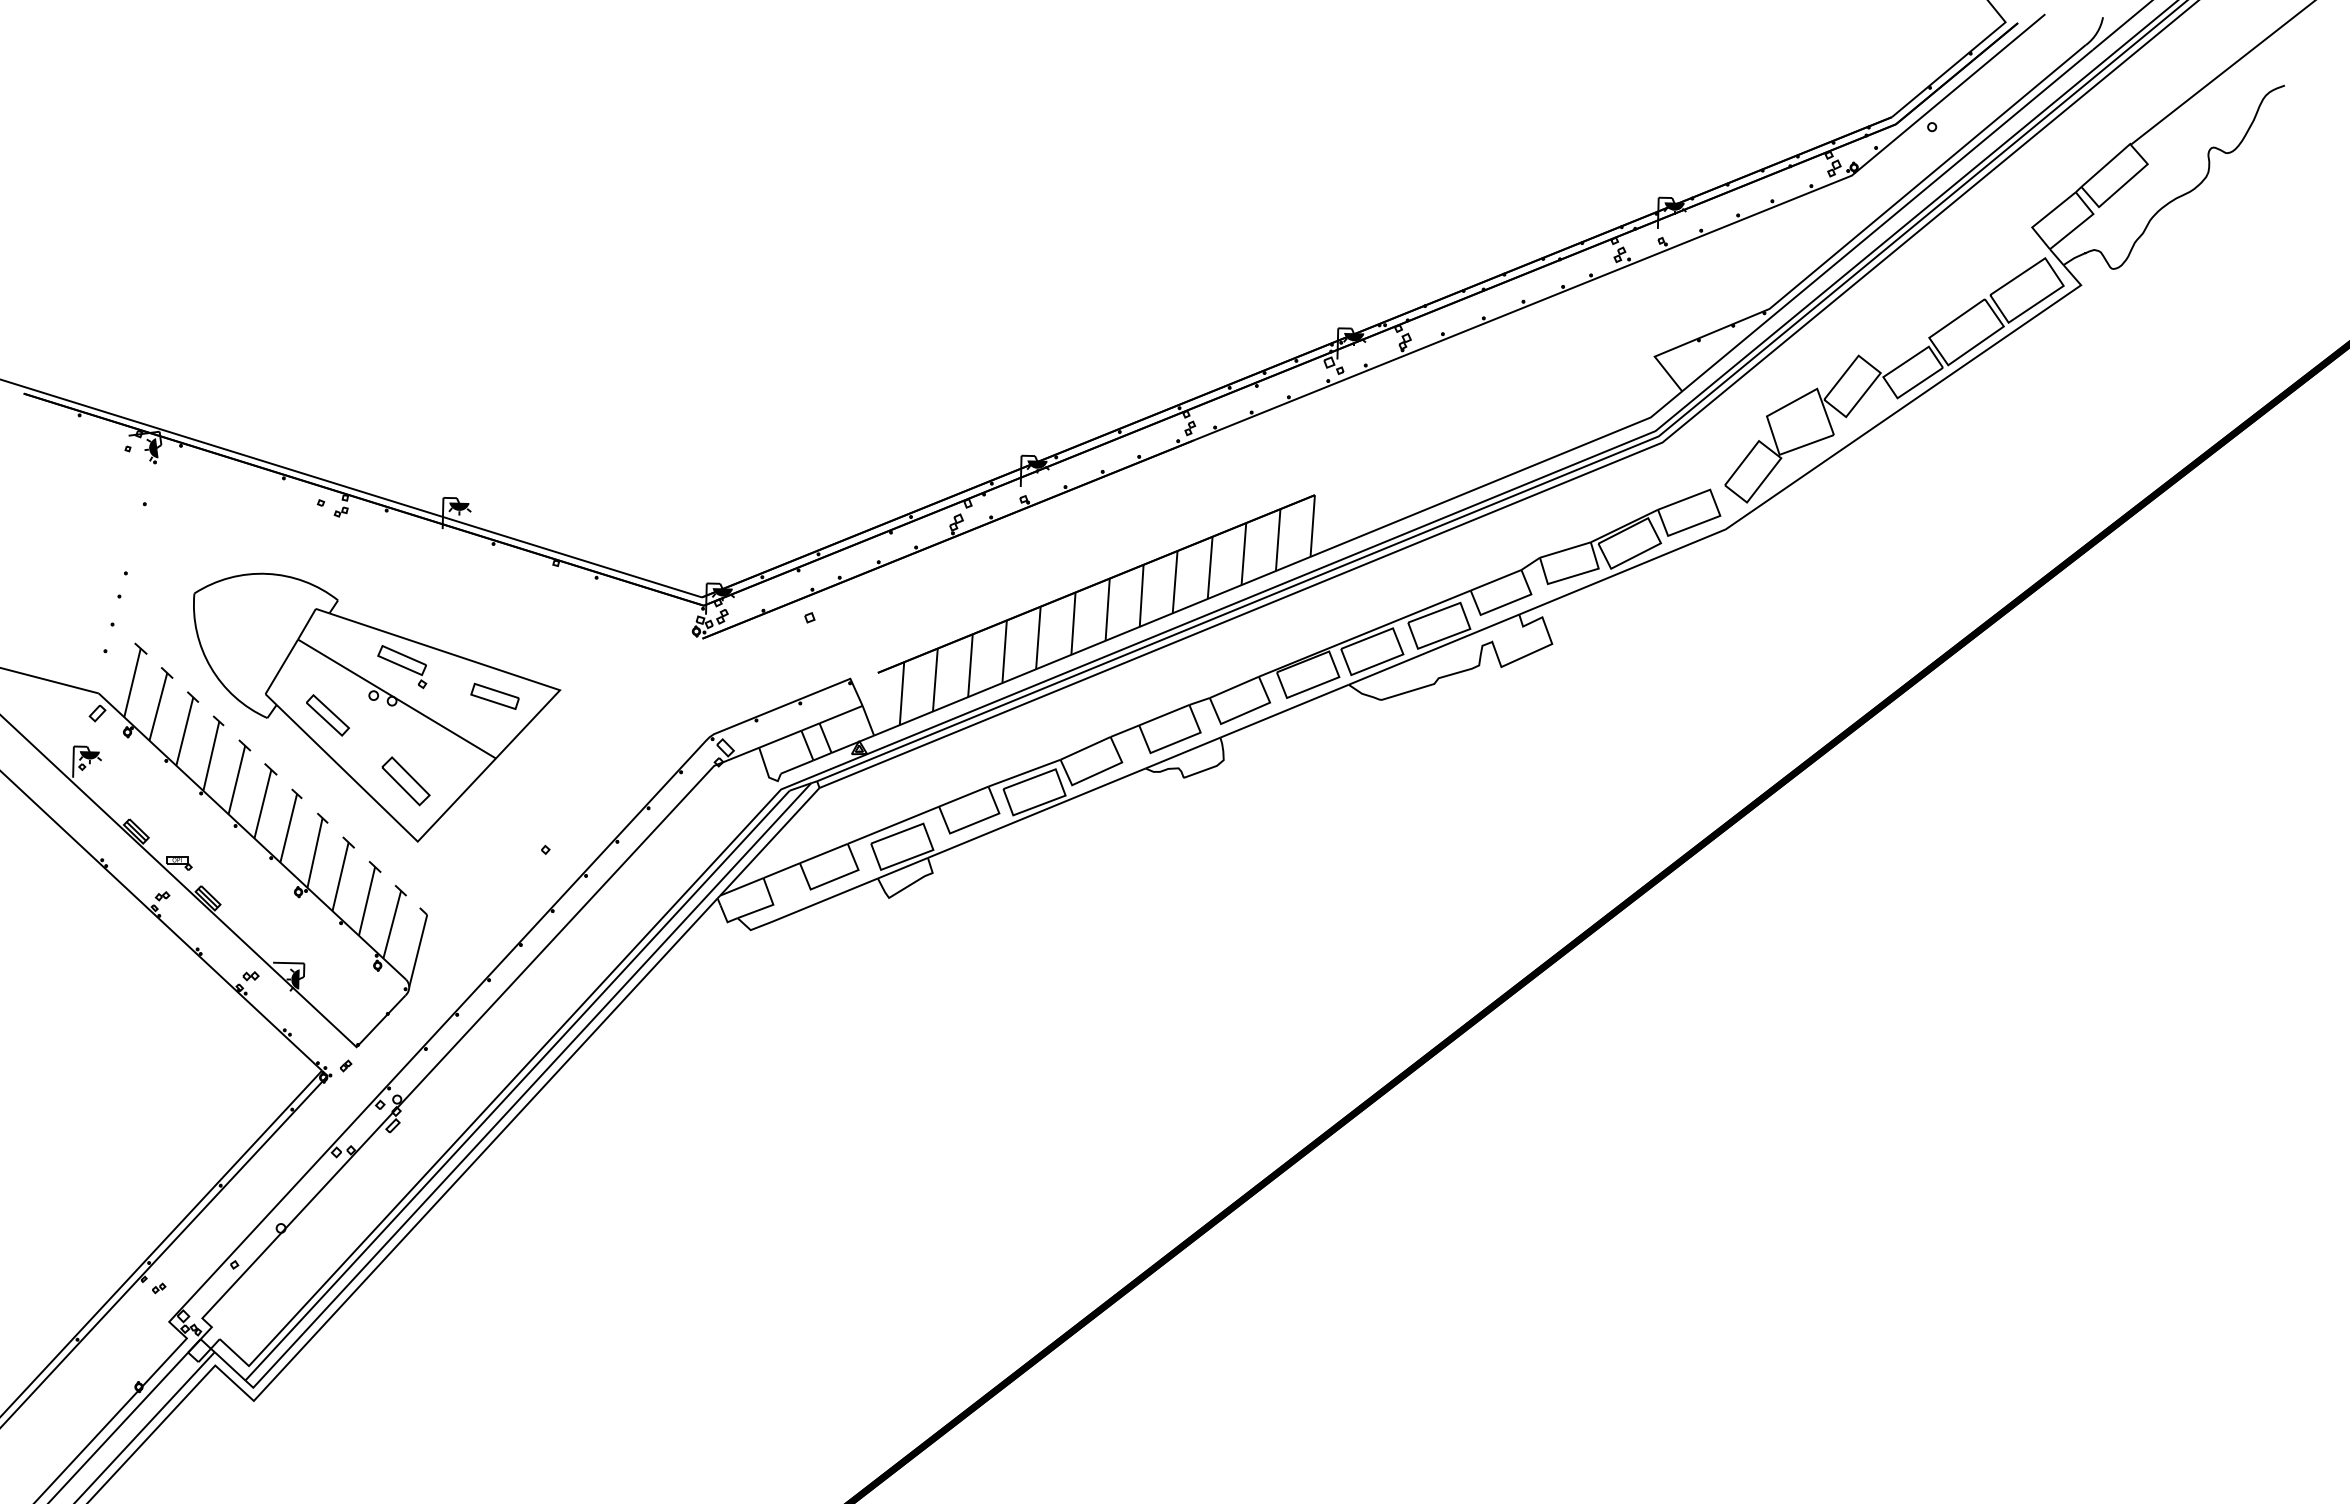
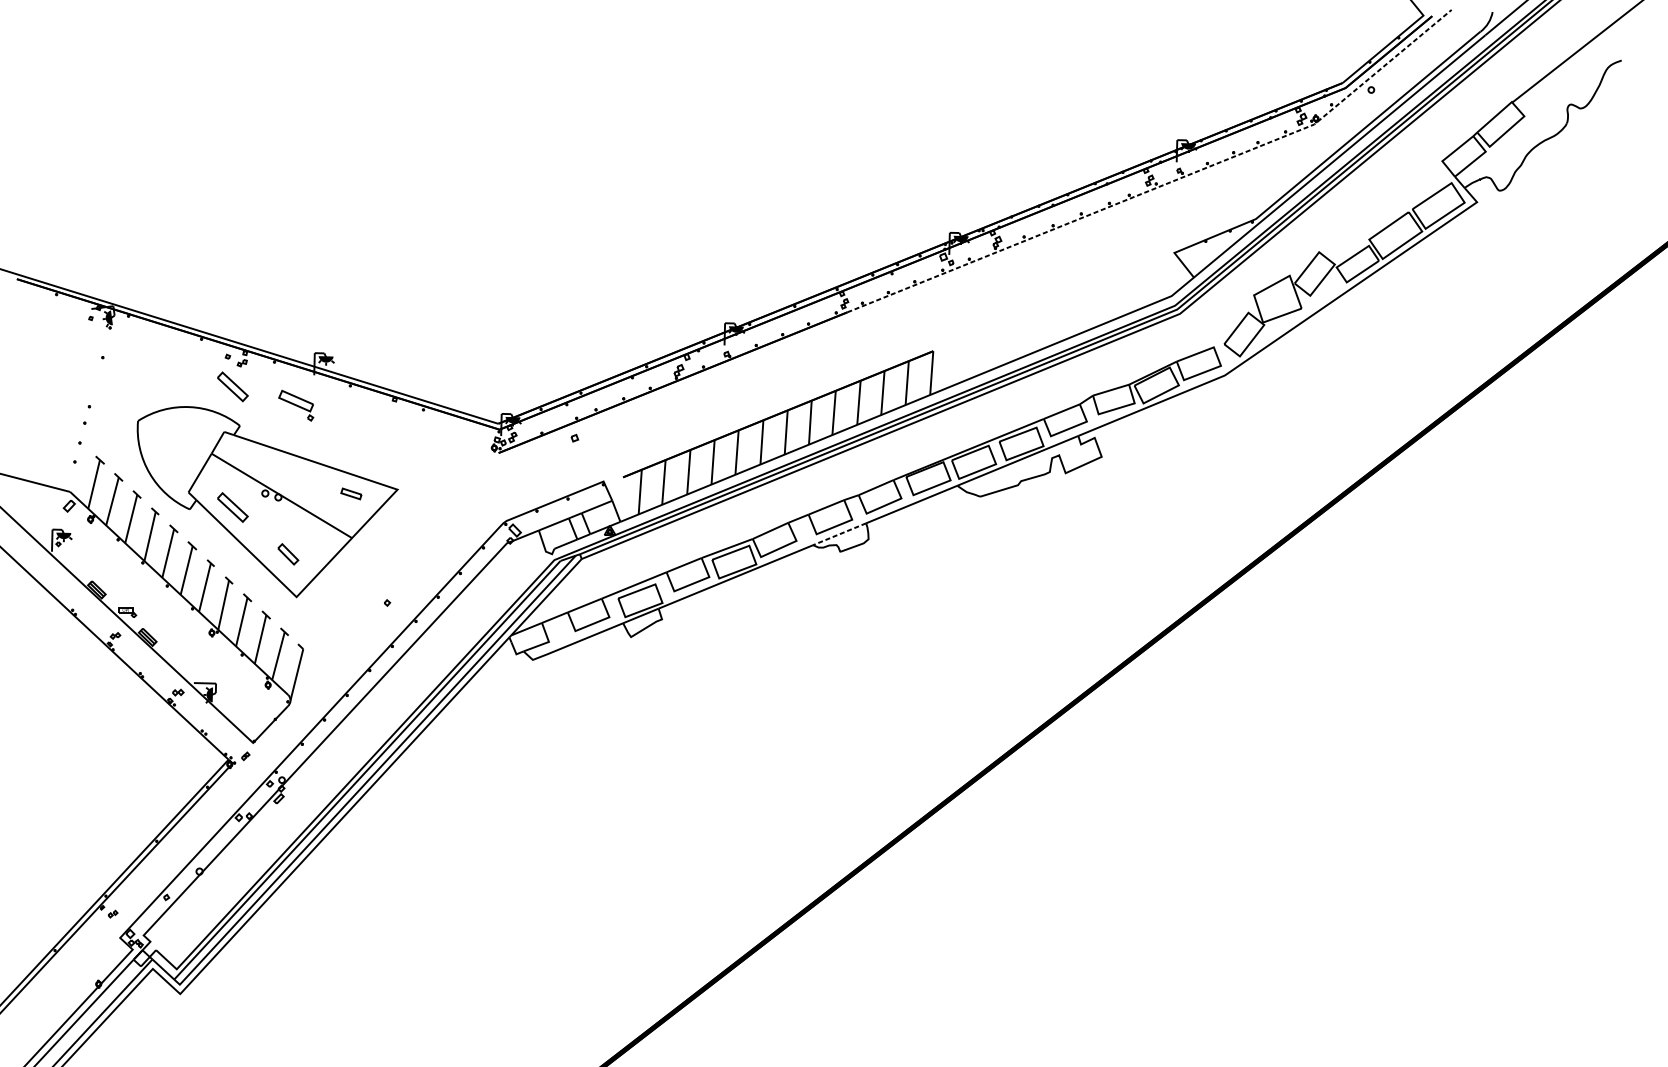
line: (1640, 260) -> (1164, 184), solid -> dashed
part: (327, 545) -> (232, 386), added
part: (402, 667) -> (296, 406), moved
part: (494, 695) -> (351, 493), size x0.6
line: (1182, 753) -> (839, 534), solid -> dashed
part: (405, 781) -> (287, 554), size x0.6

